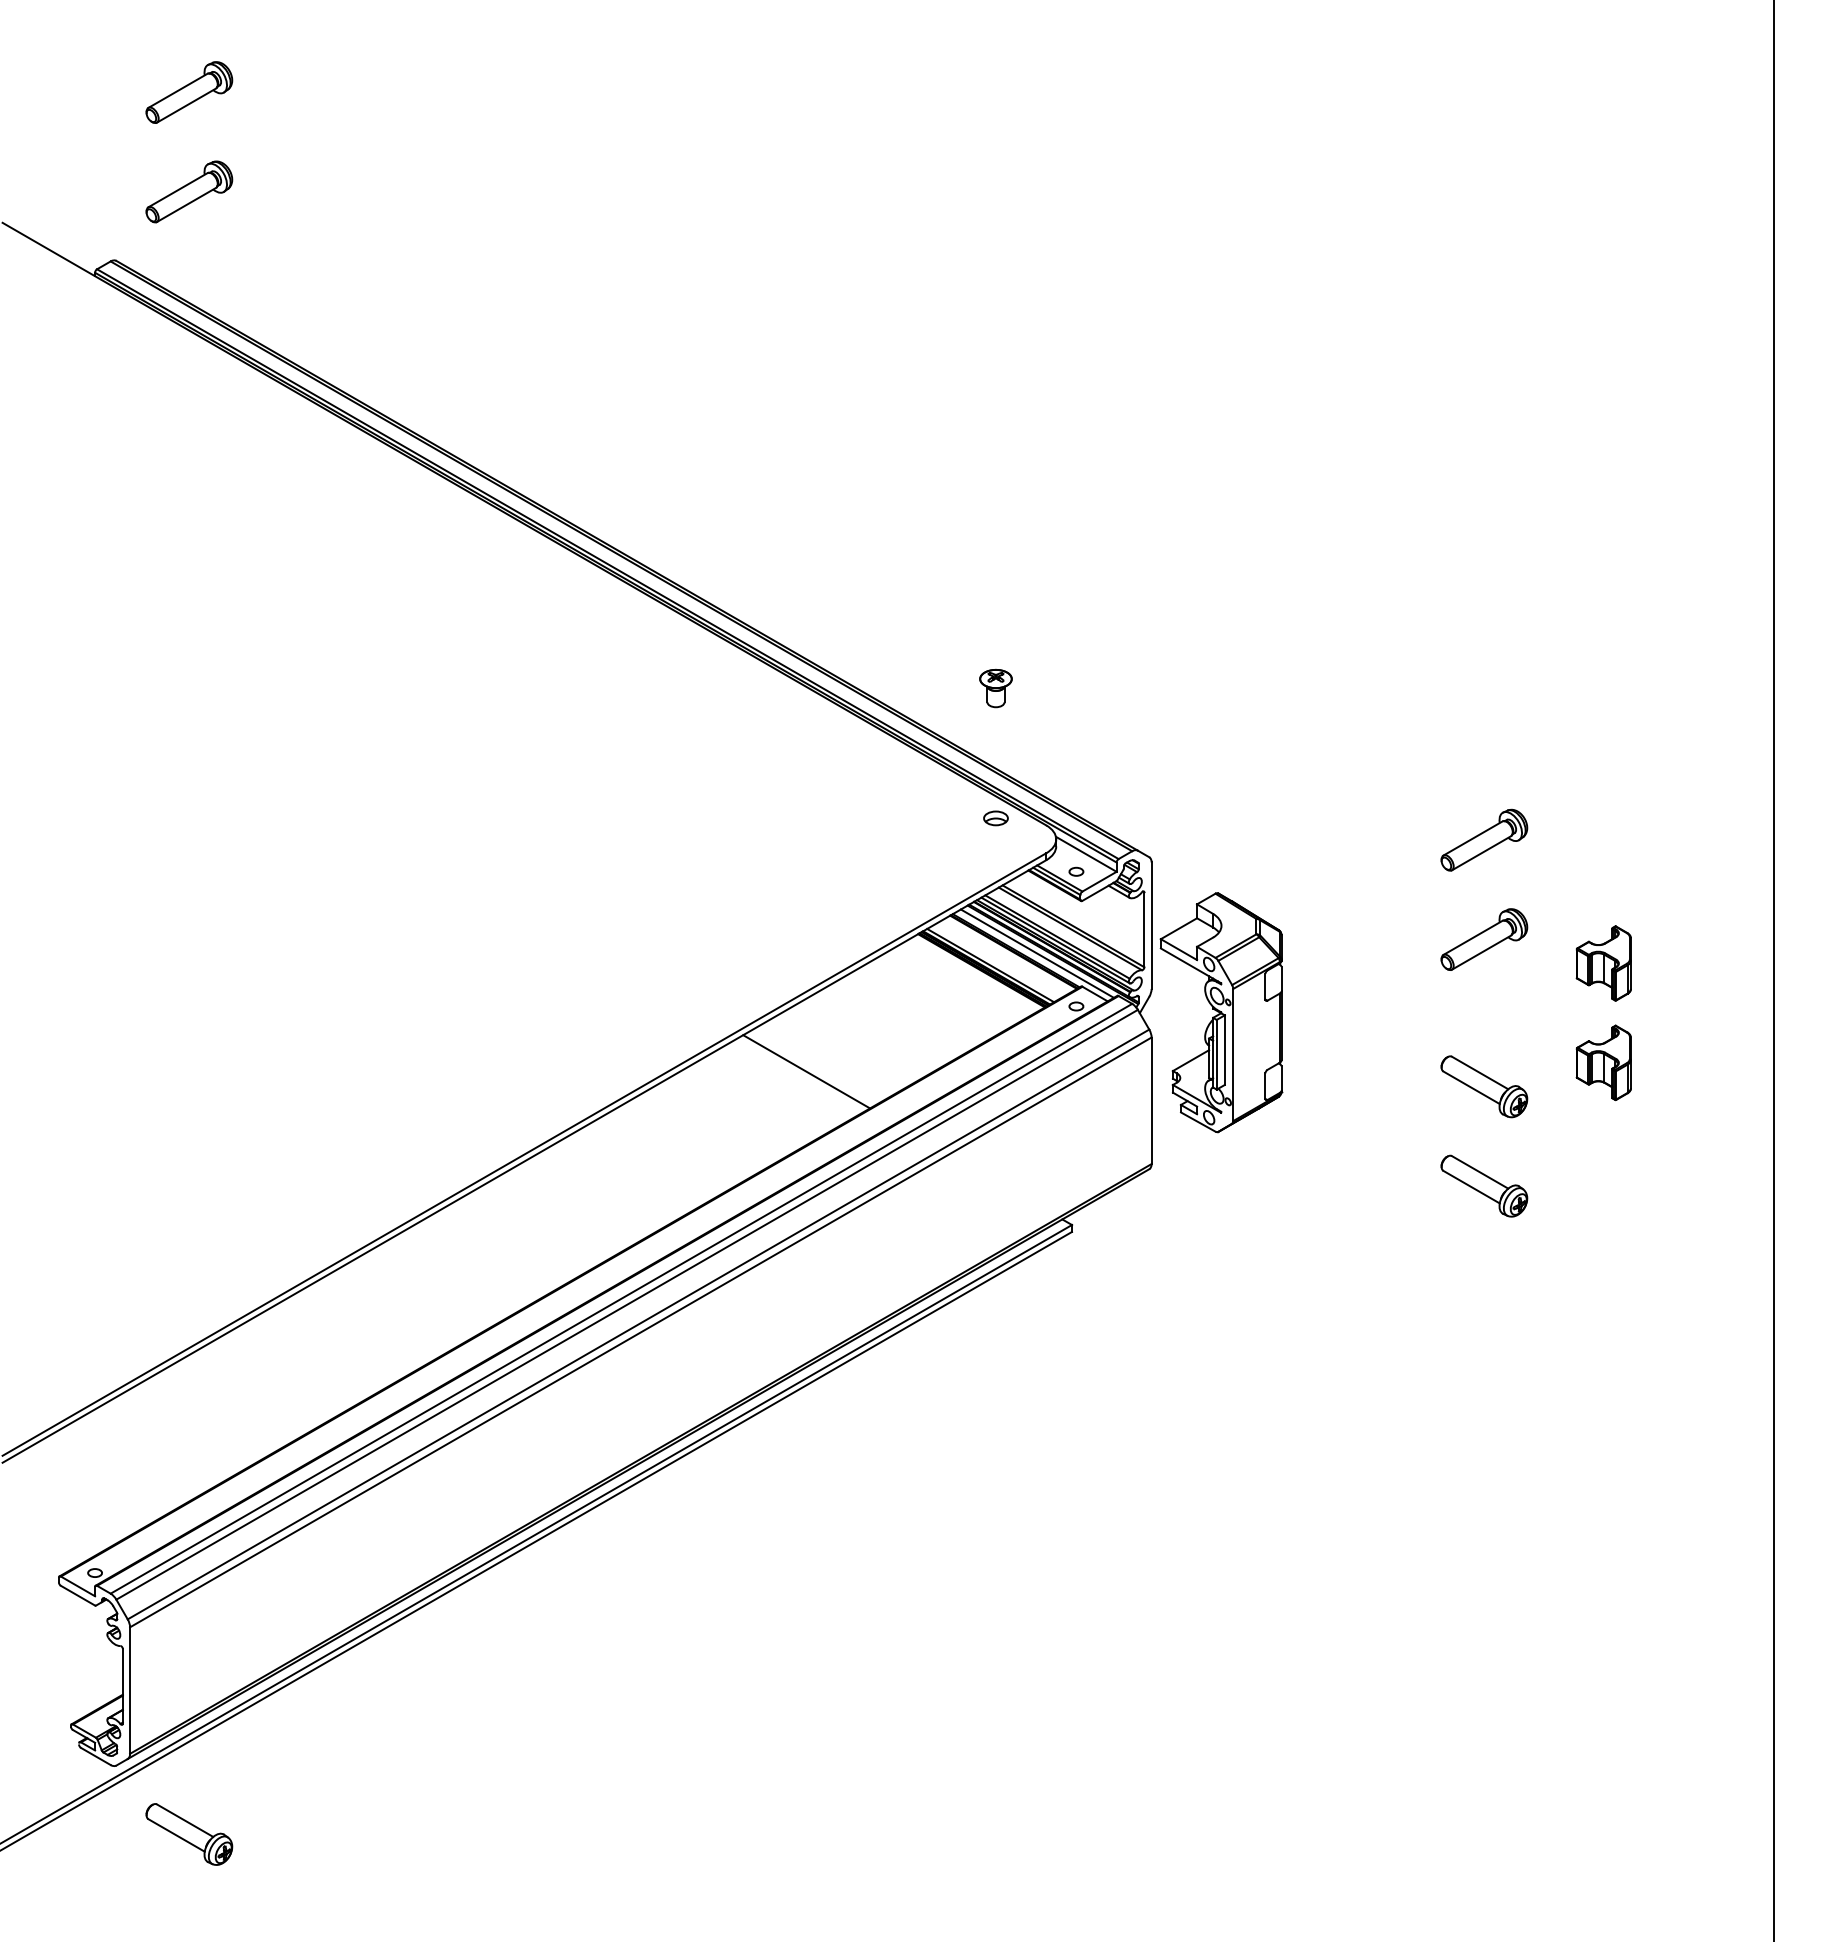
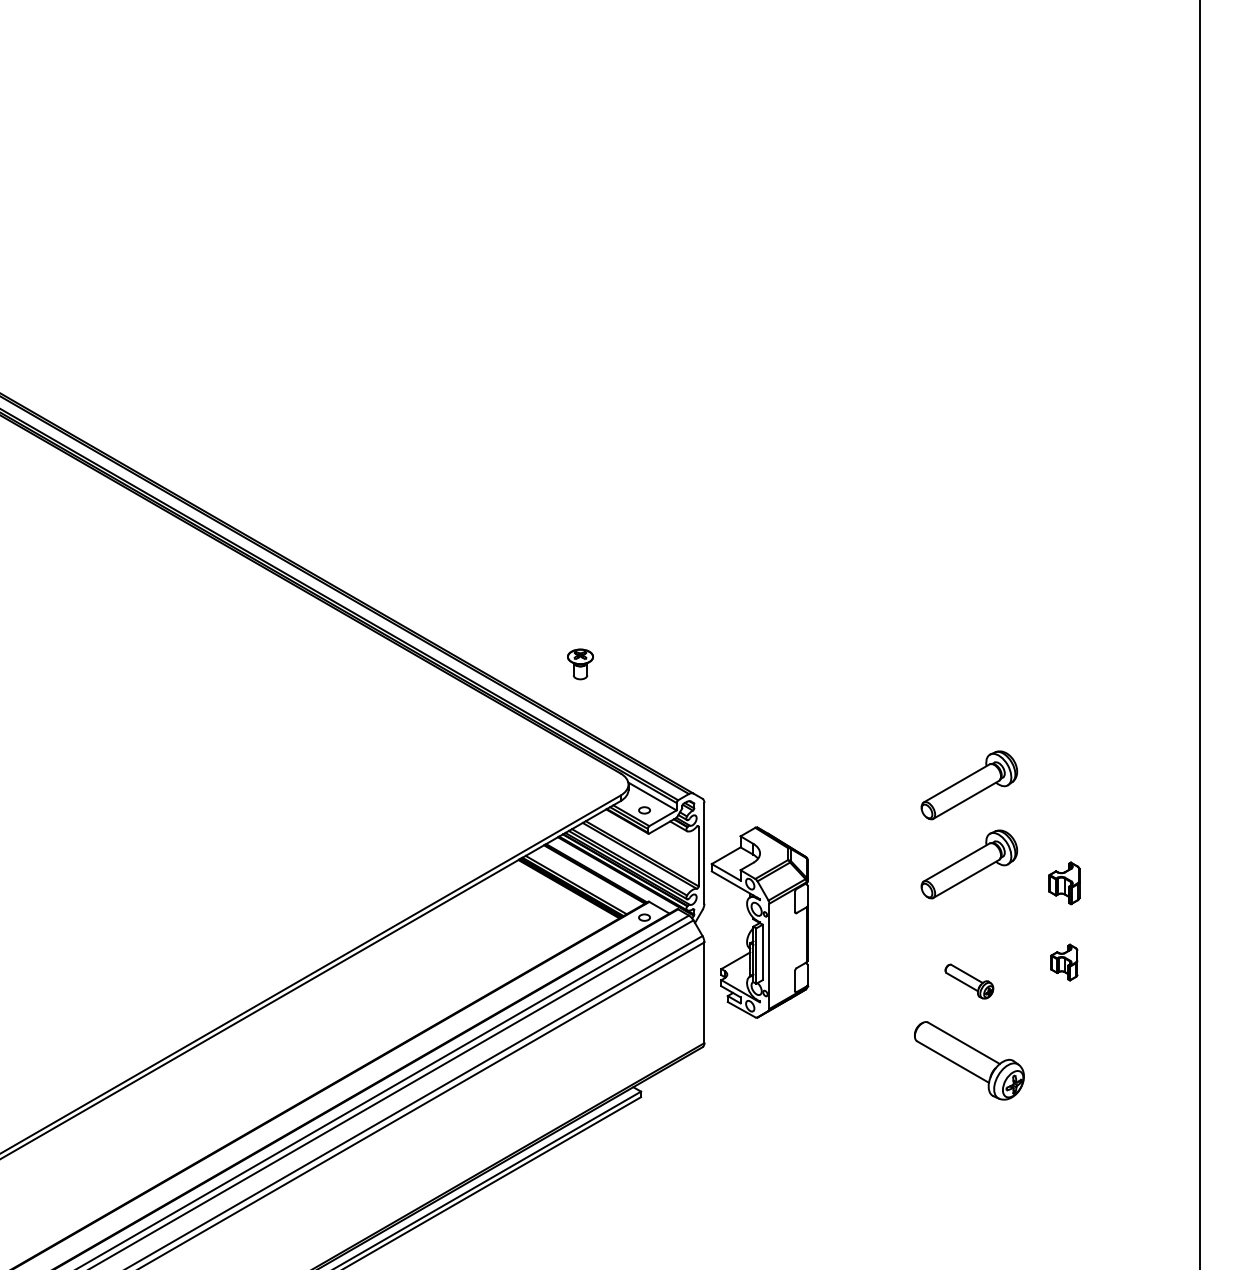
part: (995, 818) -> (580, 767), removed
part: (1484, 839) -> (969, 784), size x1.4
part: (1484, 939) -> (969, 864), size x1.4
line: (1036, 953) -> (612, 875), removed
part: (1603, 963) -> (1064, 883), size x0.7
part: (1603, 1062) -> (1064, 962), size x0.6
line: (806, 1071) -> (429, 969), removed
part: (1484, 1086) -> (969, 981), size x0.7
part: (1484, 1185) -> (969, 1060), size x1.6

